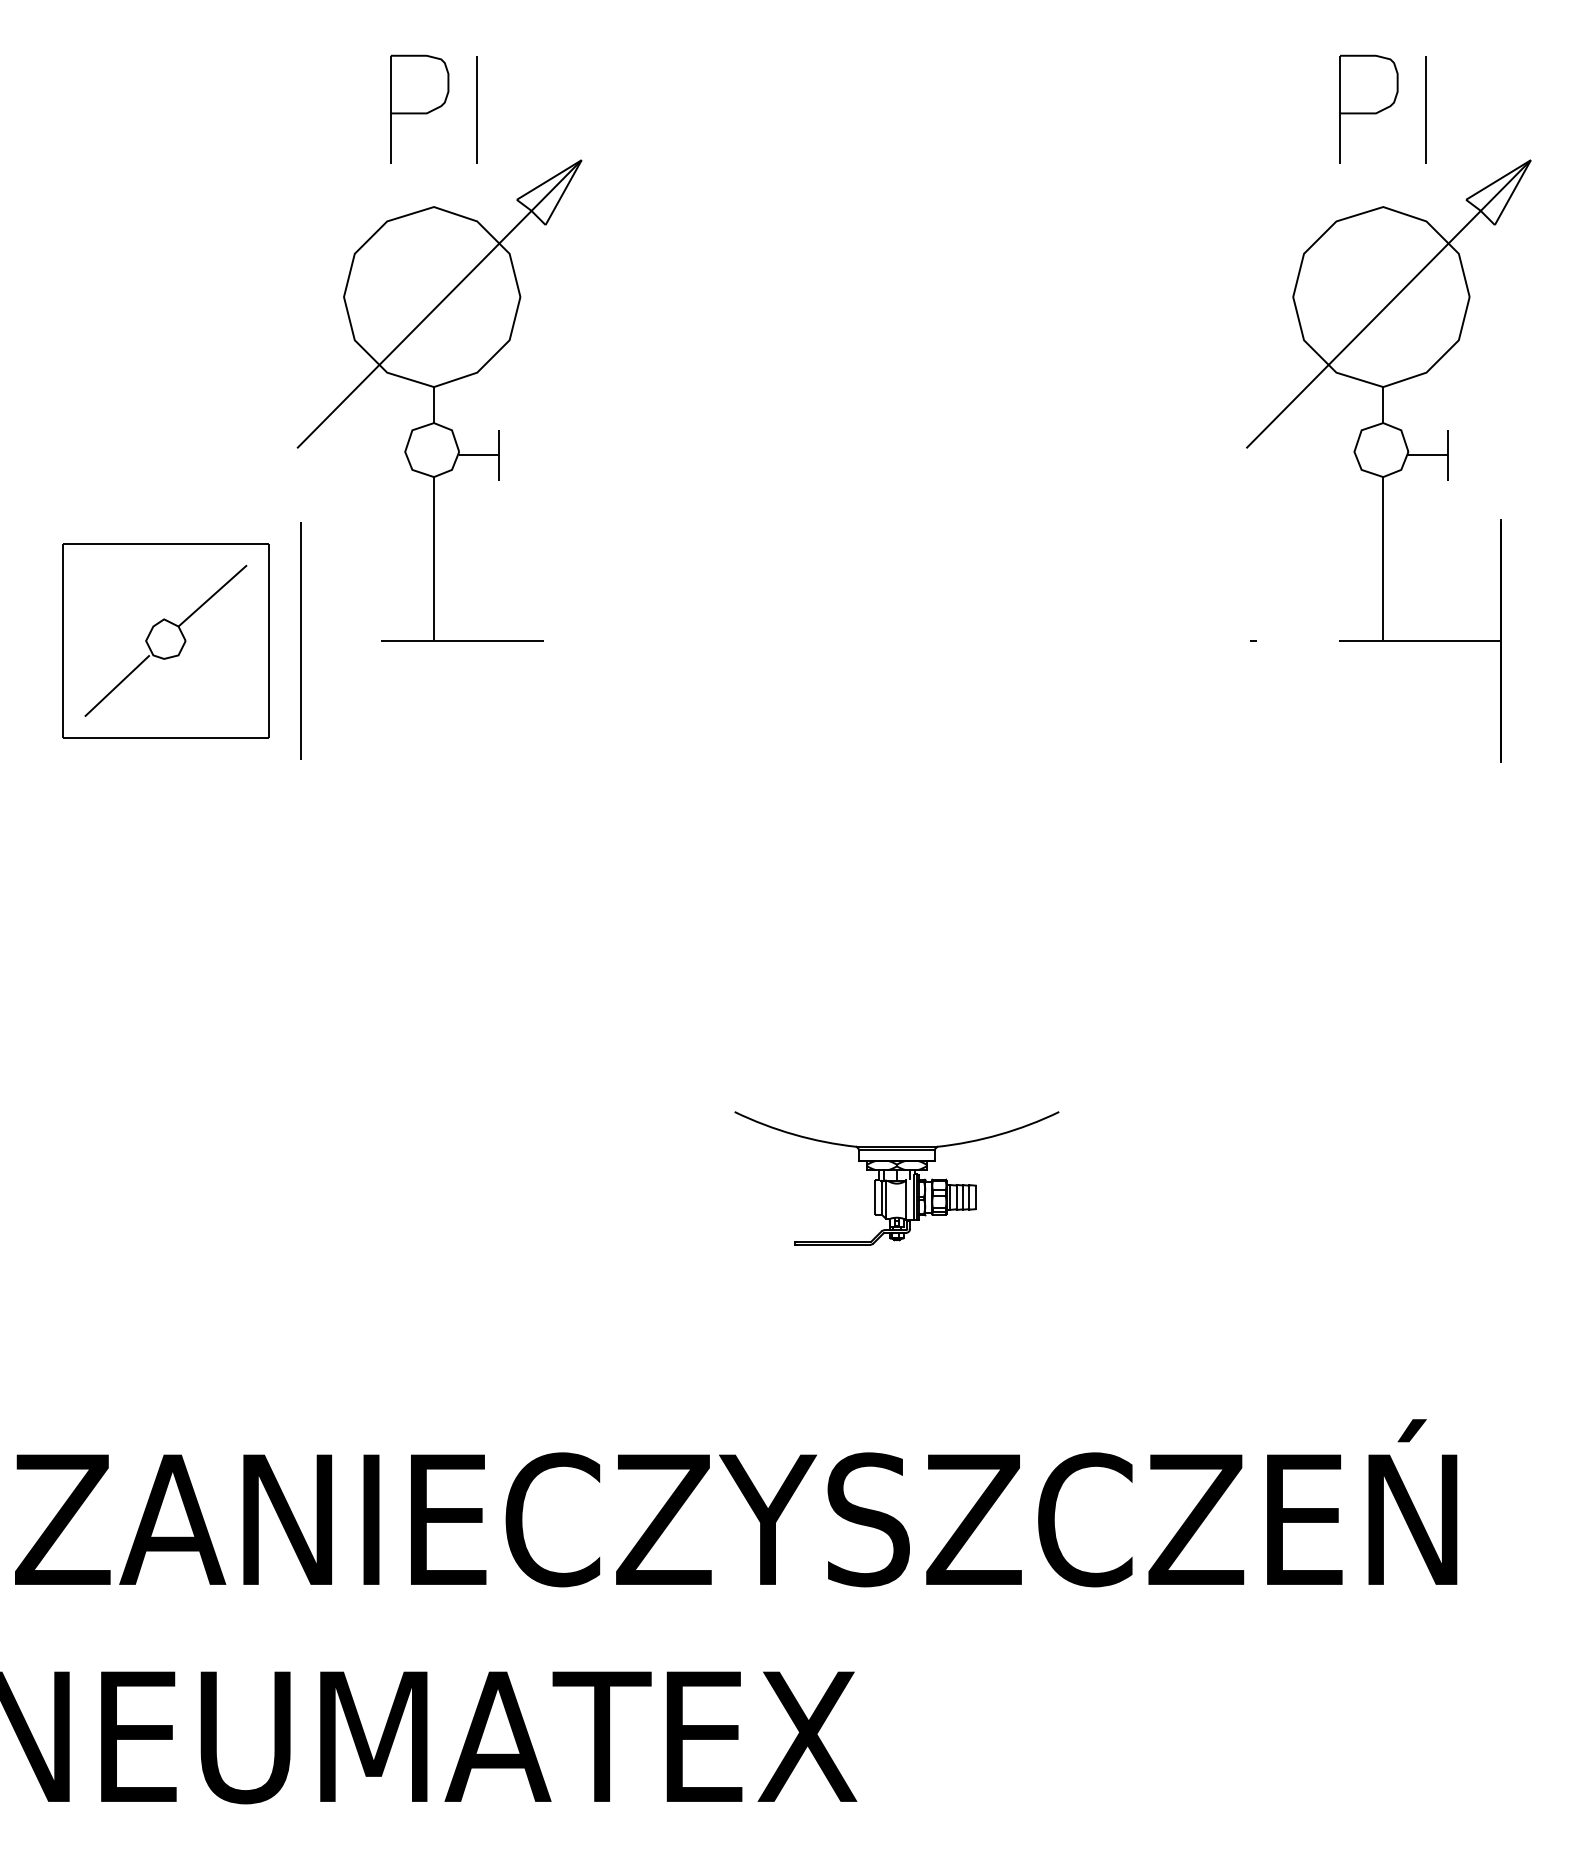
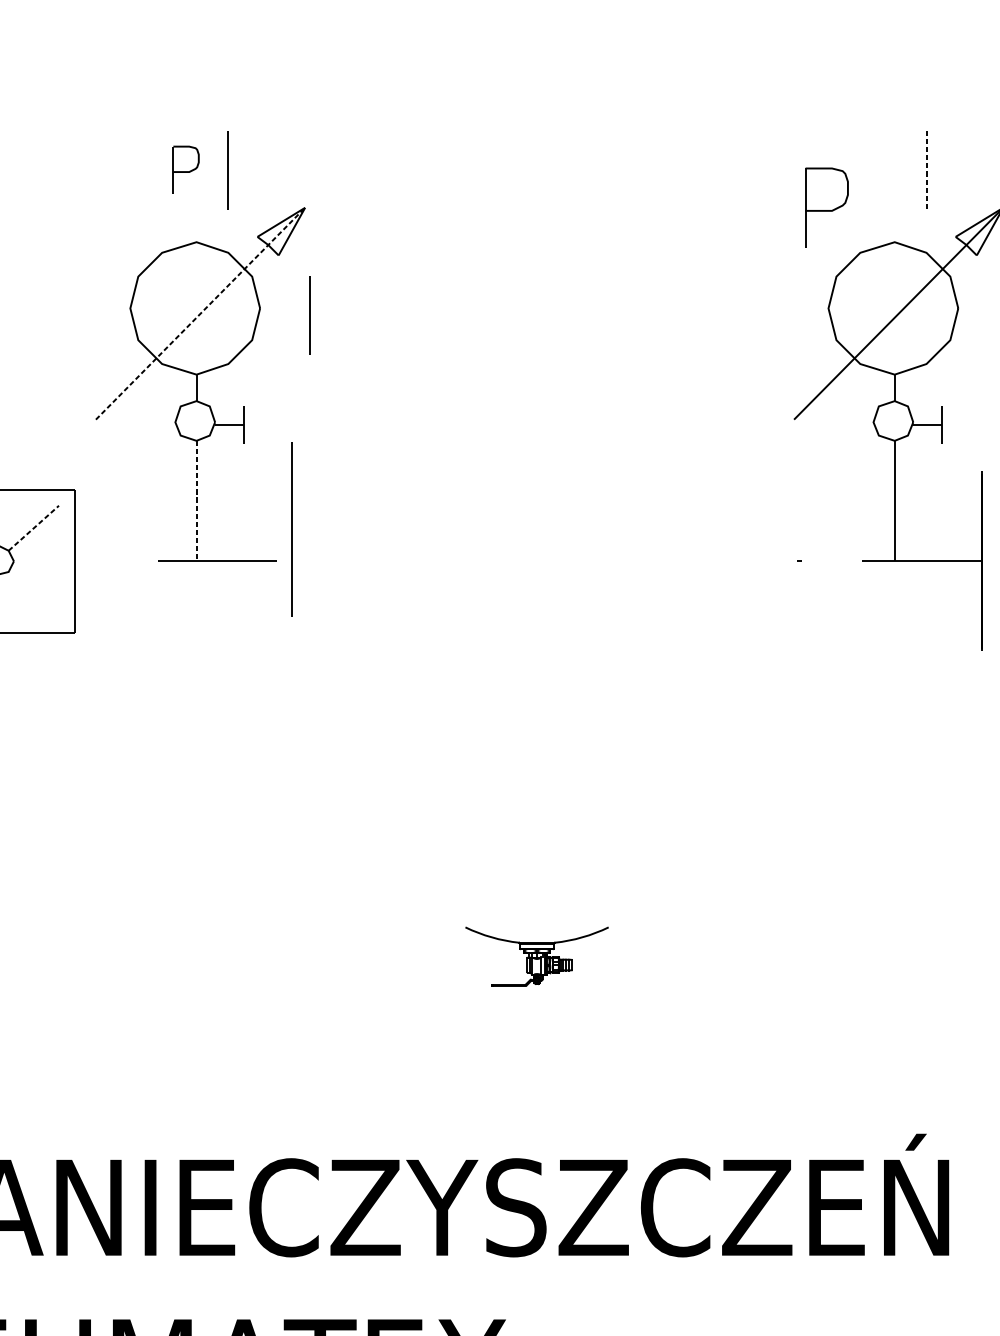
part: (419, 108) -> (185, 169), size x0.6
part: (1368, 108) -> (826, 207), moved
line: (1426, 110) -> (926, 171), solid -> dashed
line: (439, 303) -> (200, 313), solid -> dashed
line: (587, 306) -> (309, 315), added
line: (434, 559) -> (196, 501), solid -> dashed
line: (212, 595) -> (33, 527), solid -> dashed
line: (300, 640) -> (291, 529), moved
part: (896, 1178) -> (536, 956), size x0.6

